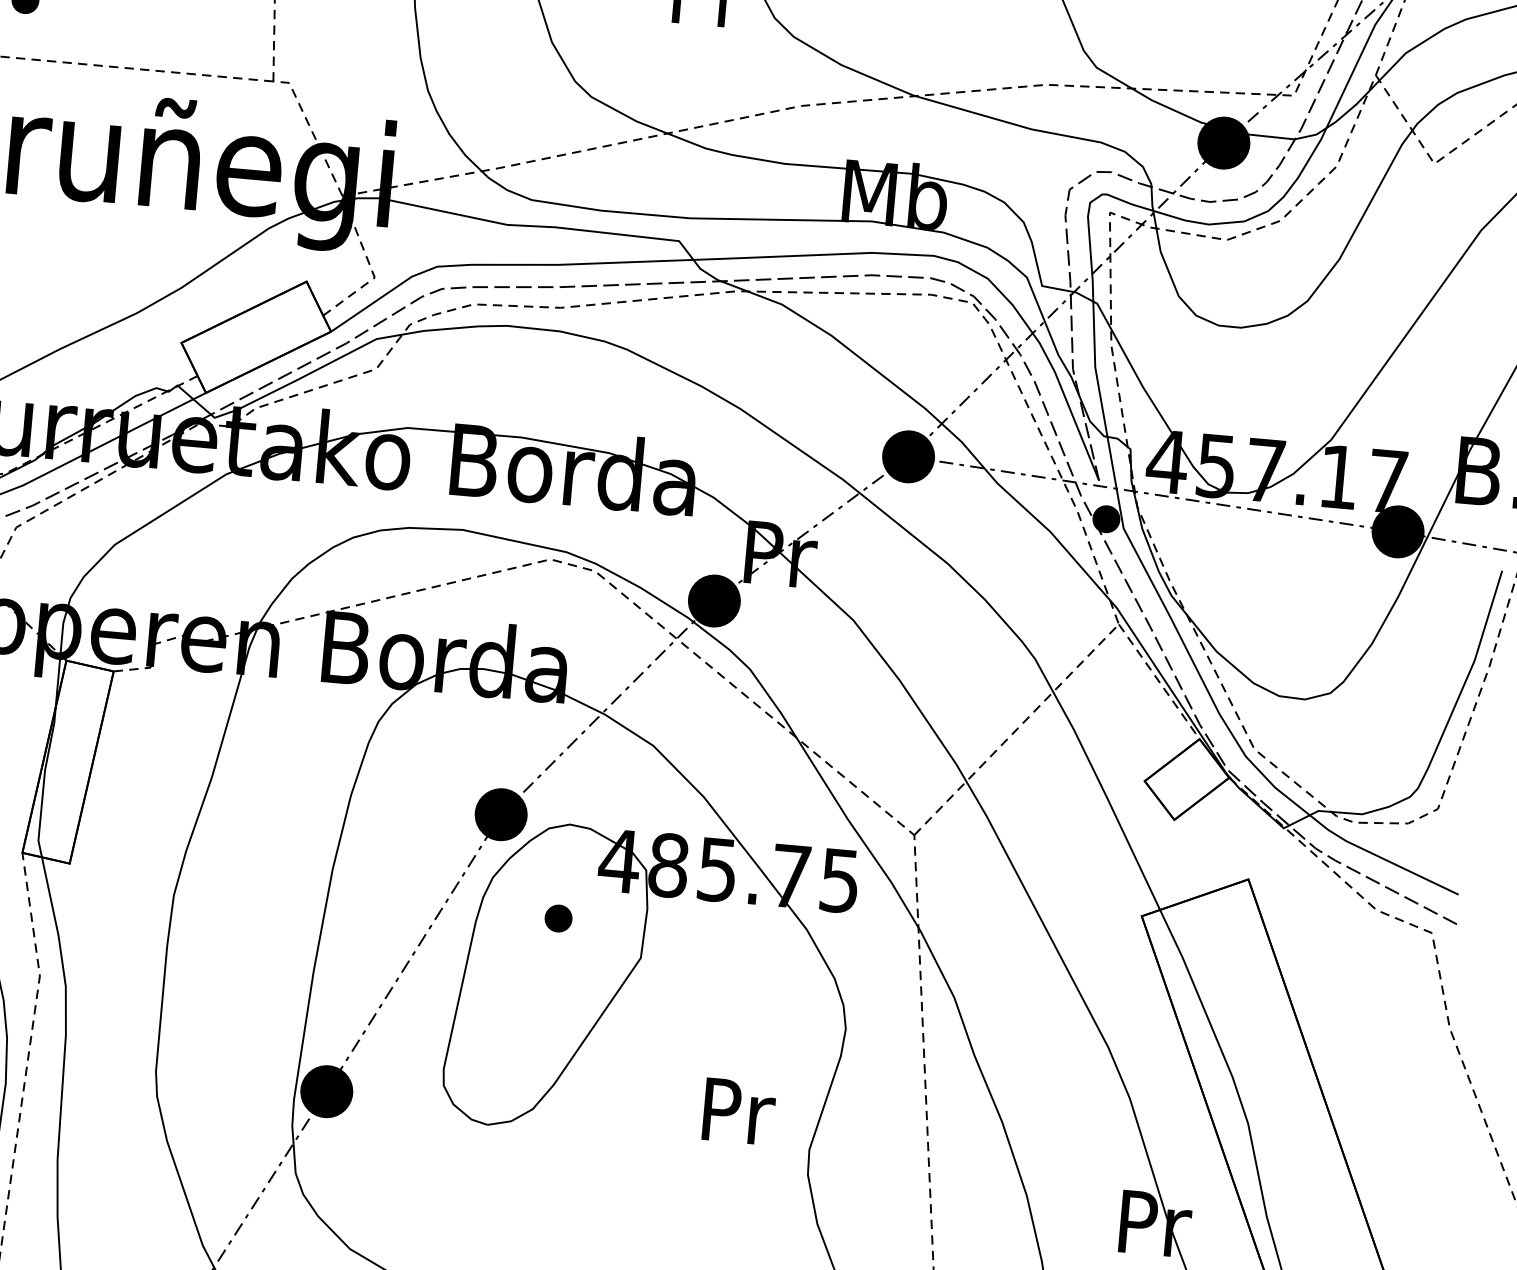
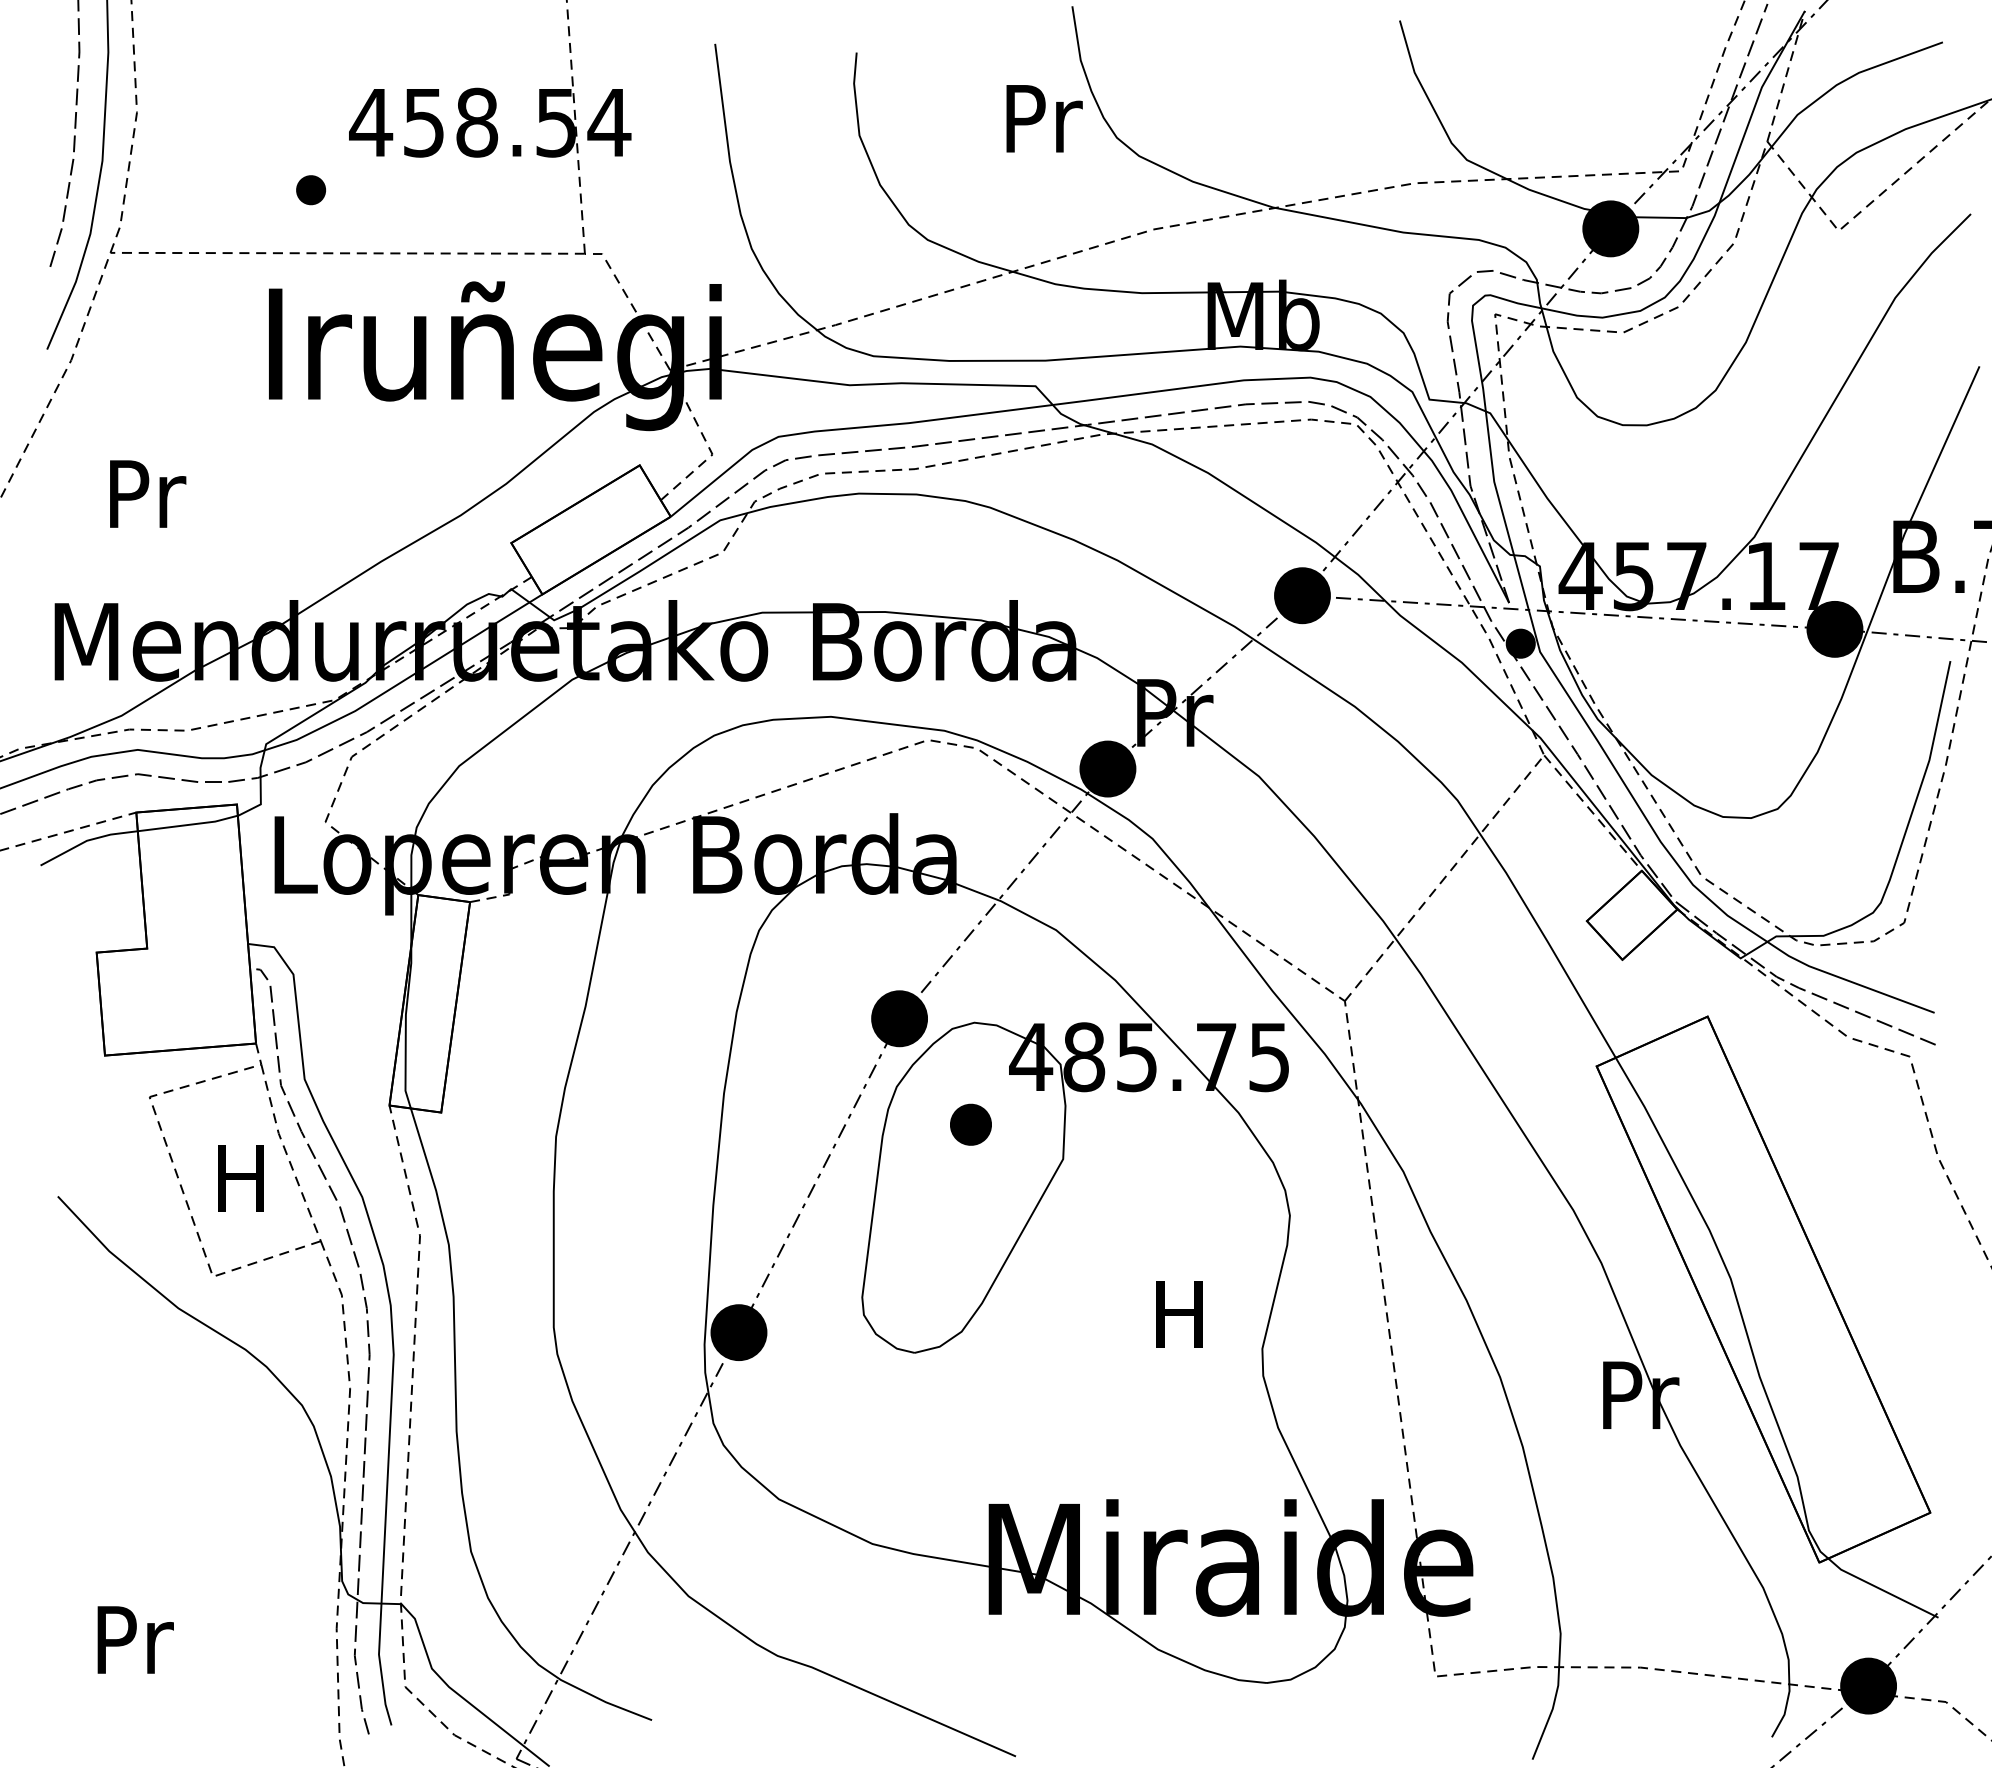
part: (558, 918) -> (971, 1124), size x1.4
text: (739, 1111) -> (1183, 1314), Pr -> H

